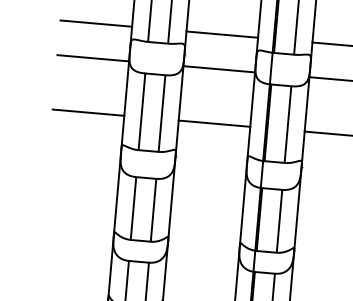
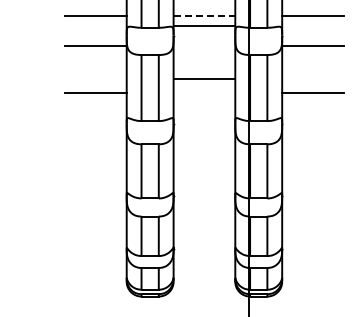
line: (222, 35) -> (204, 16), solid -> dashed
line: (219, 68) -> (204, 25), moved
line: (214, 123) -> (204, 78), moved

